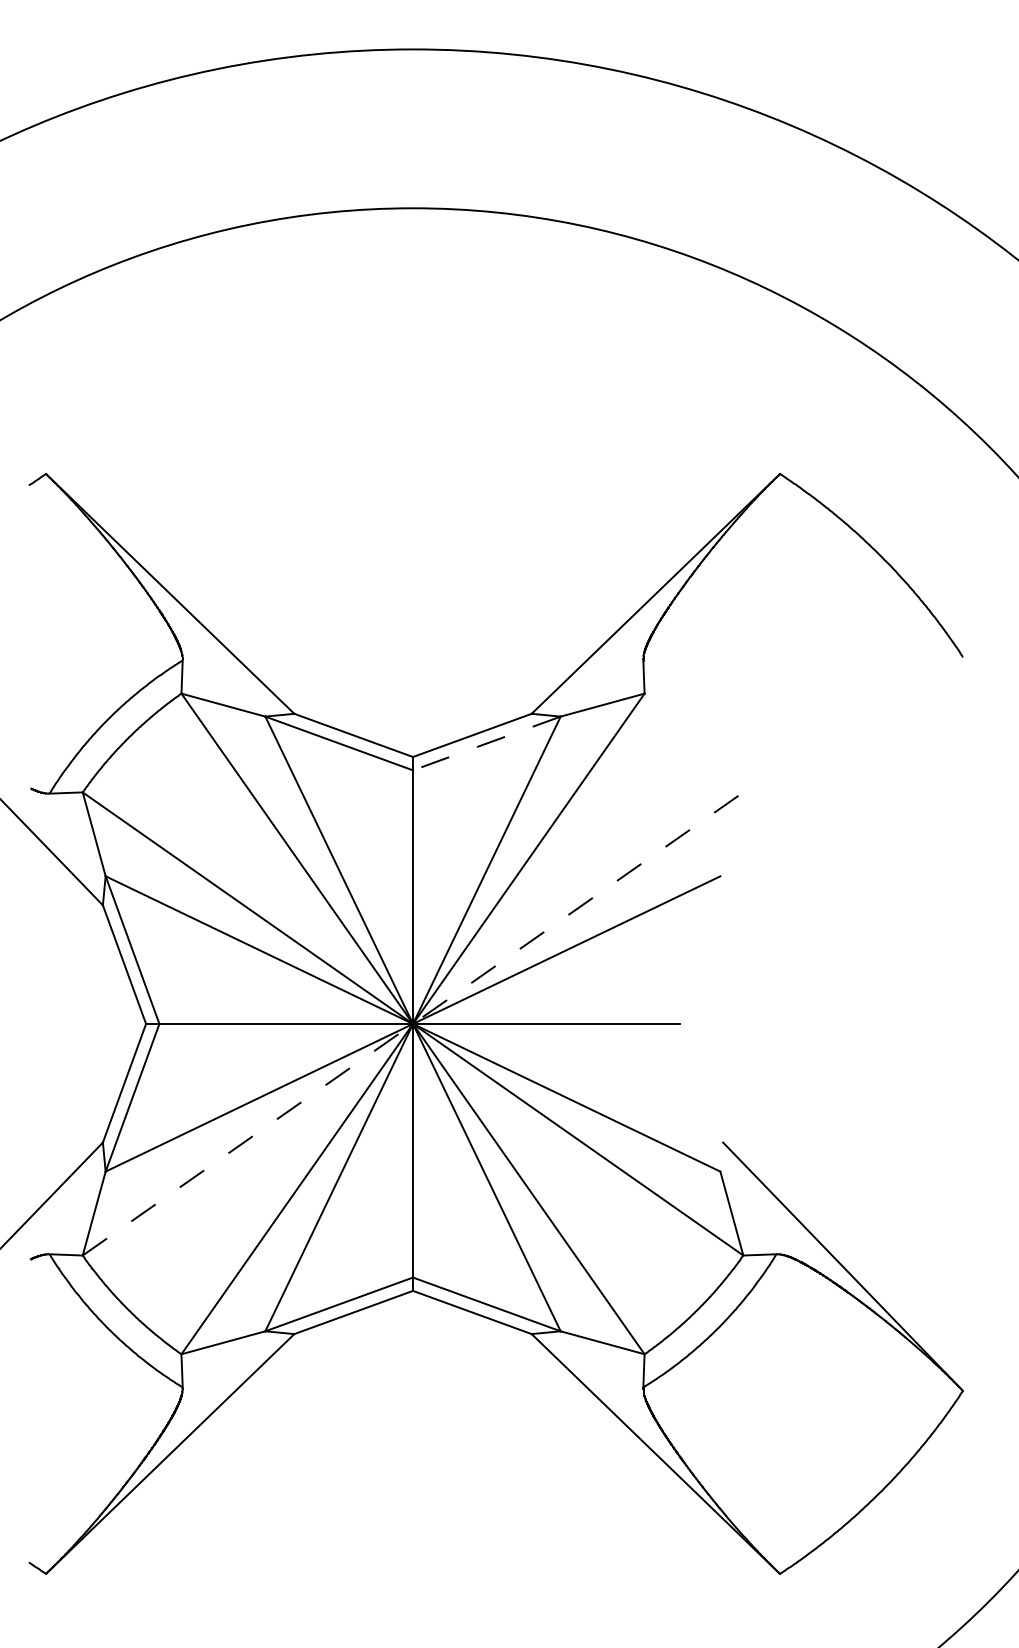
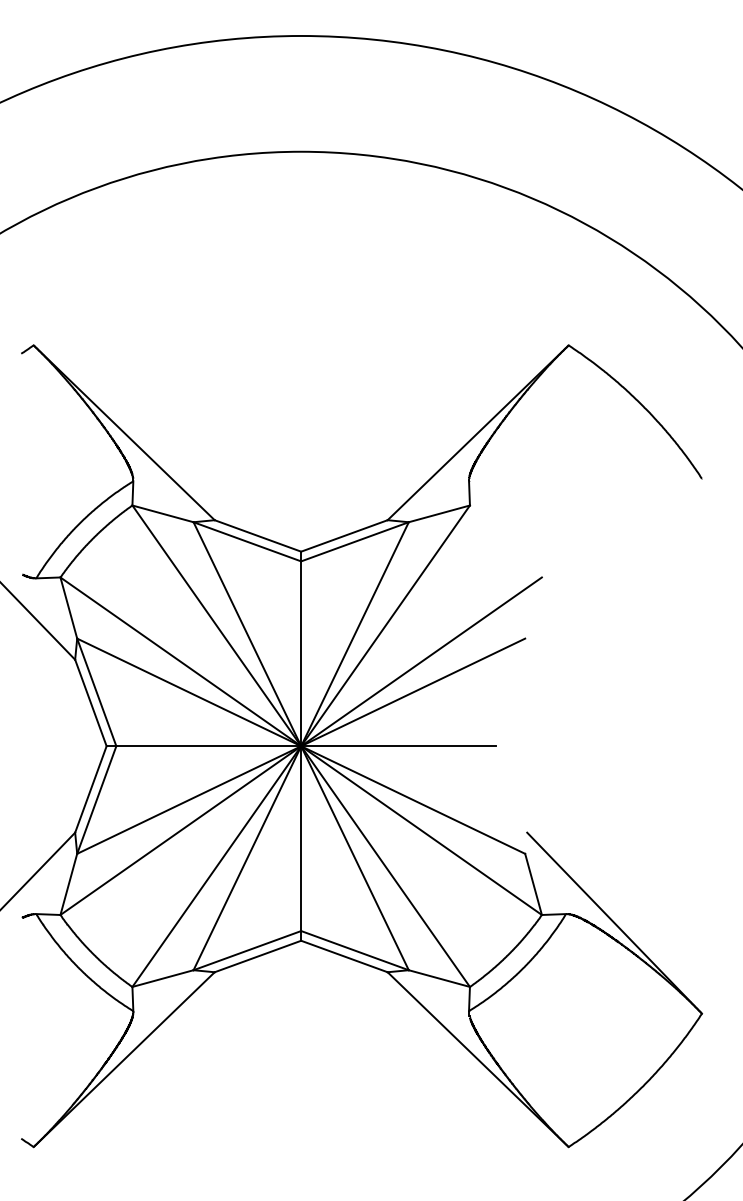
line: (486, 743) -> (354, 541), dashed -> solid
line: (413, 1023) -> (301, 745), dashed -> solid

